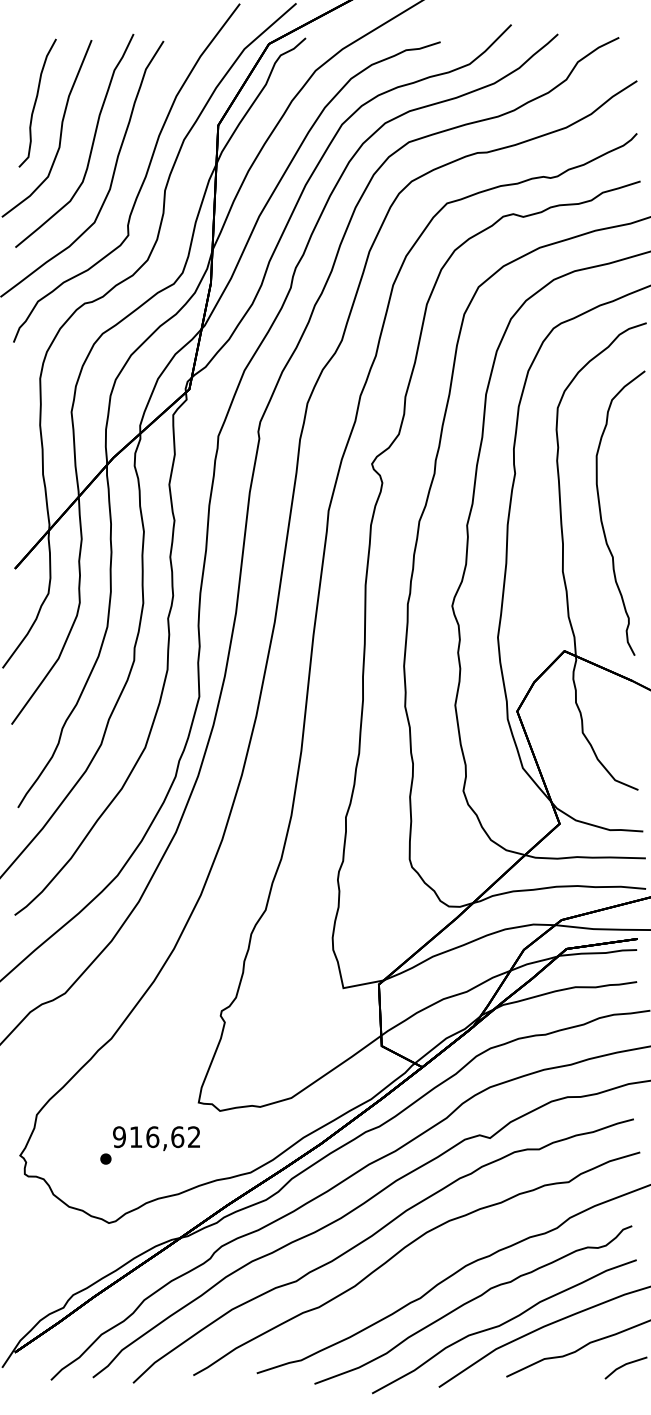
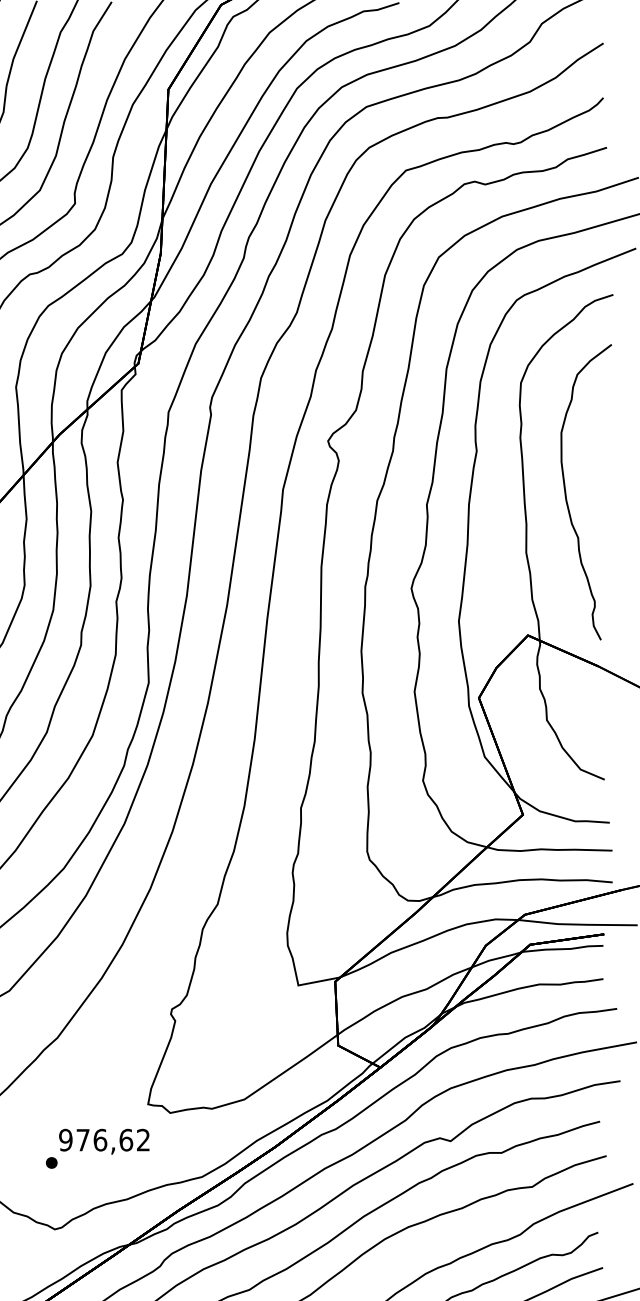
text: (136, 1136) -> (83, 1139), 916,62 -> 976,62

